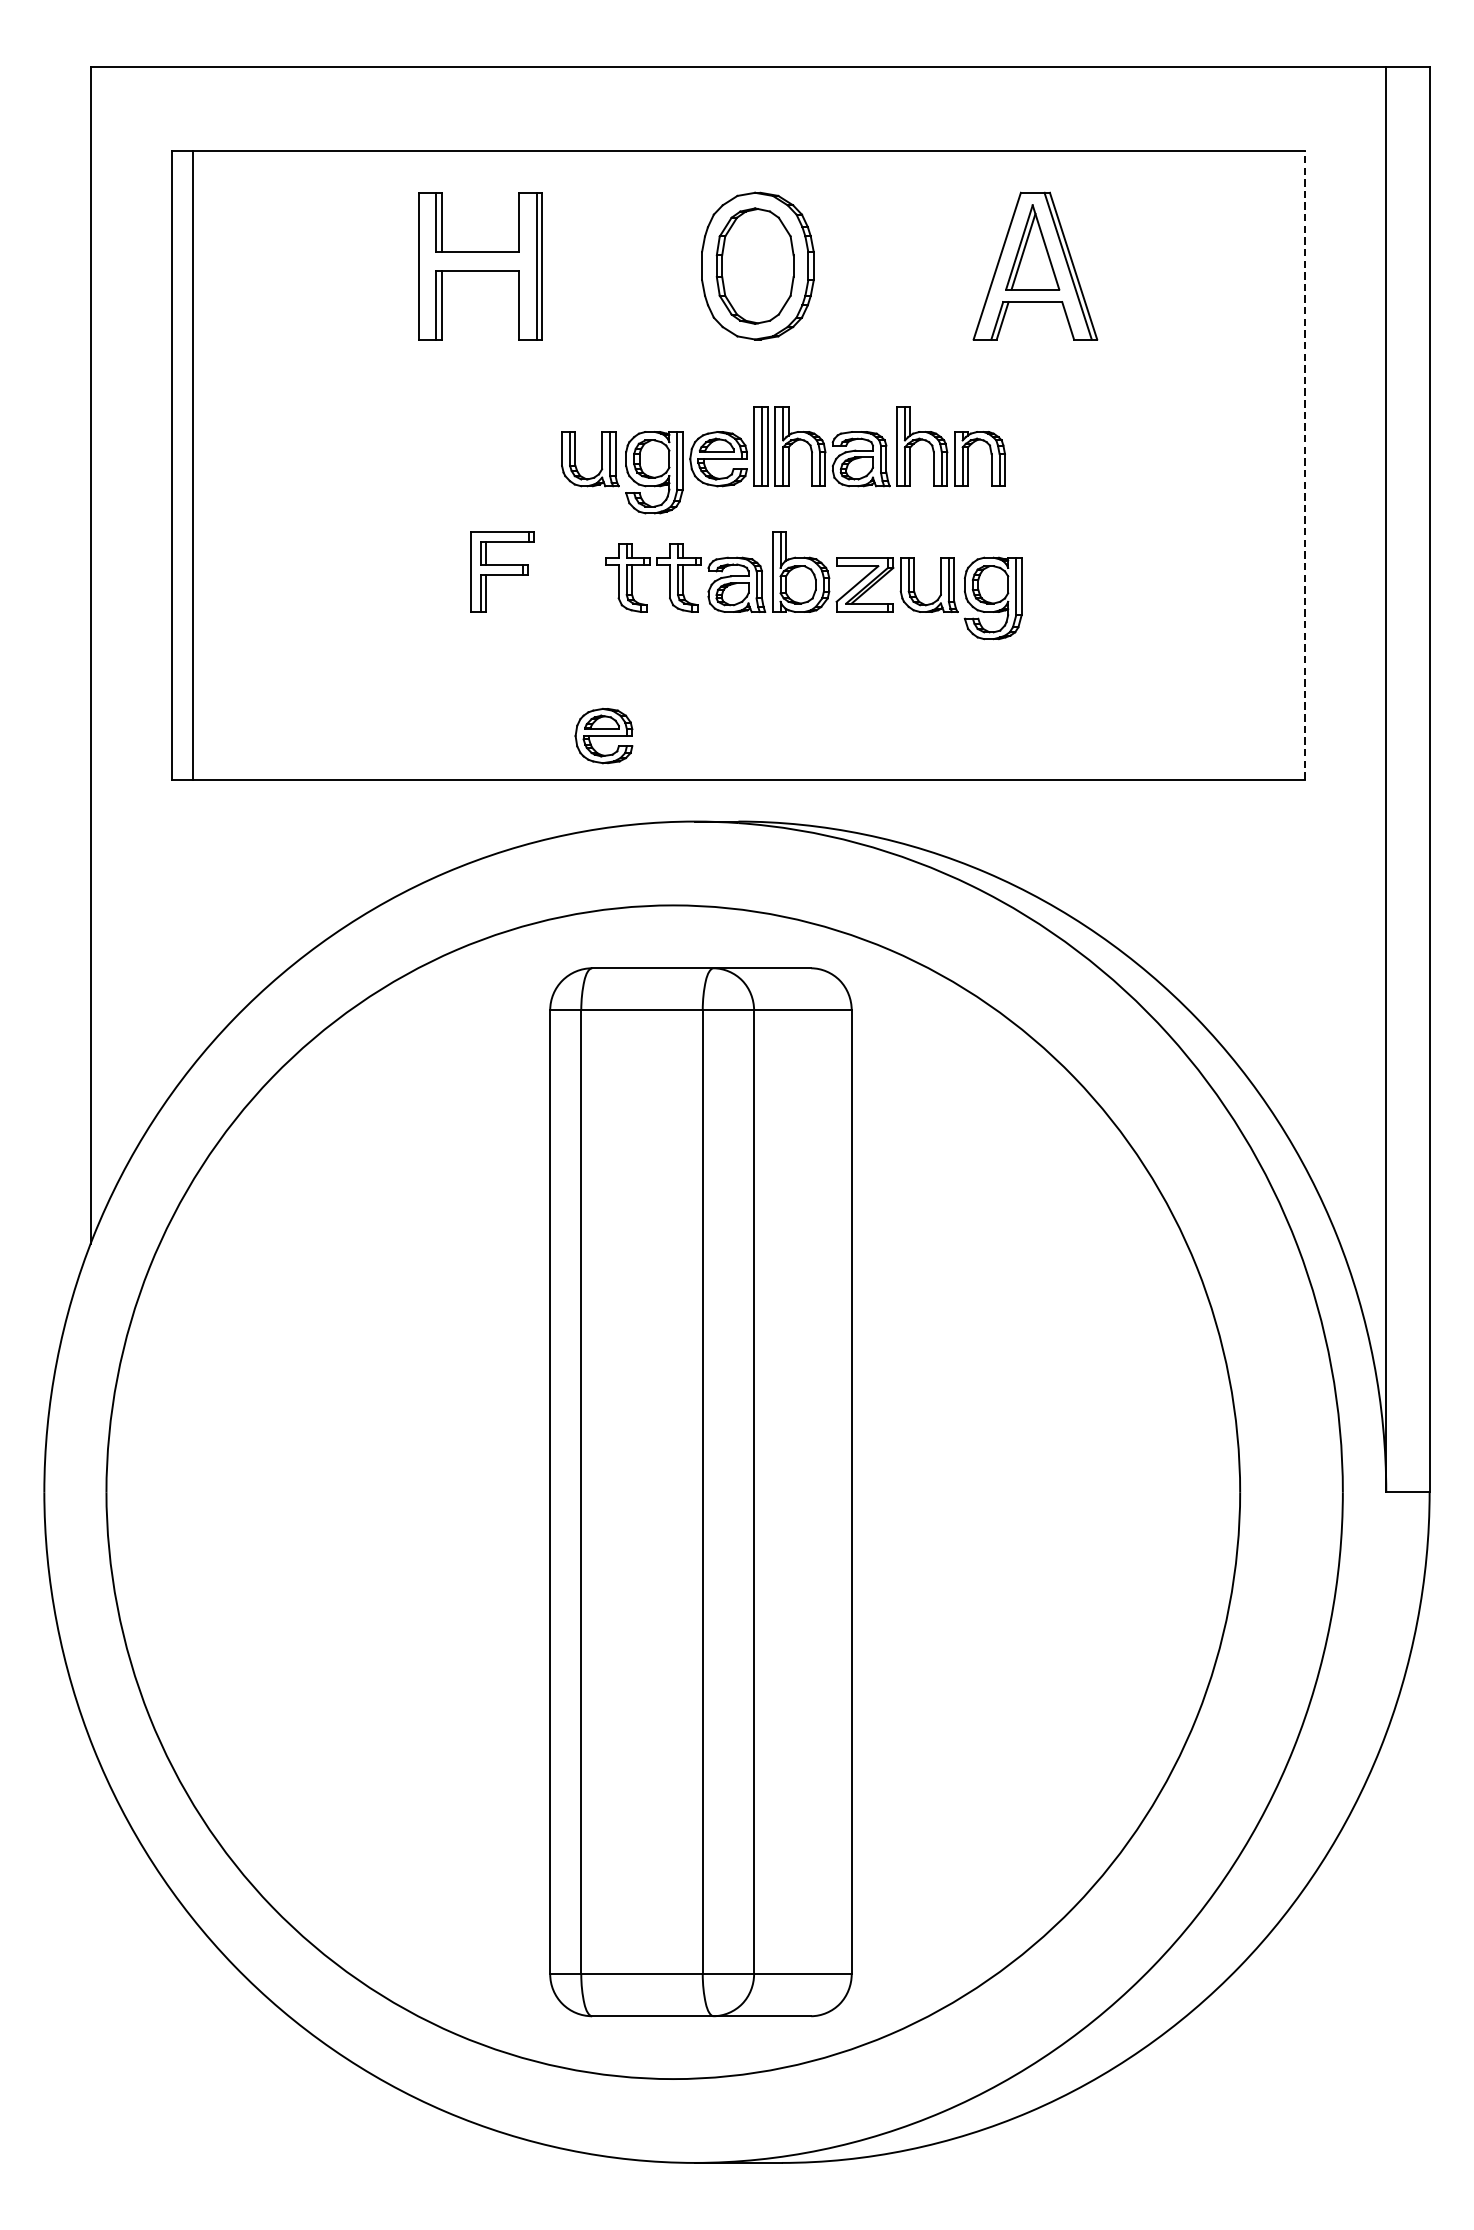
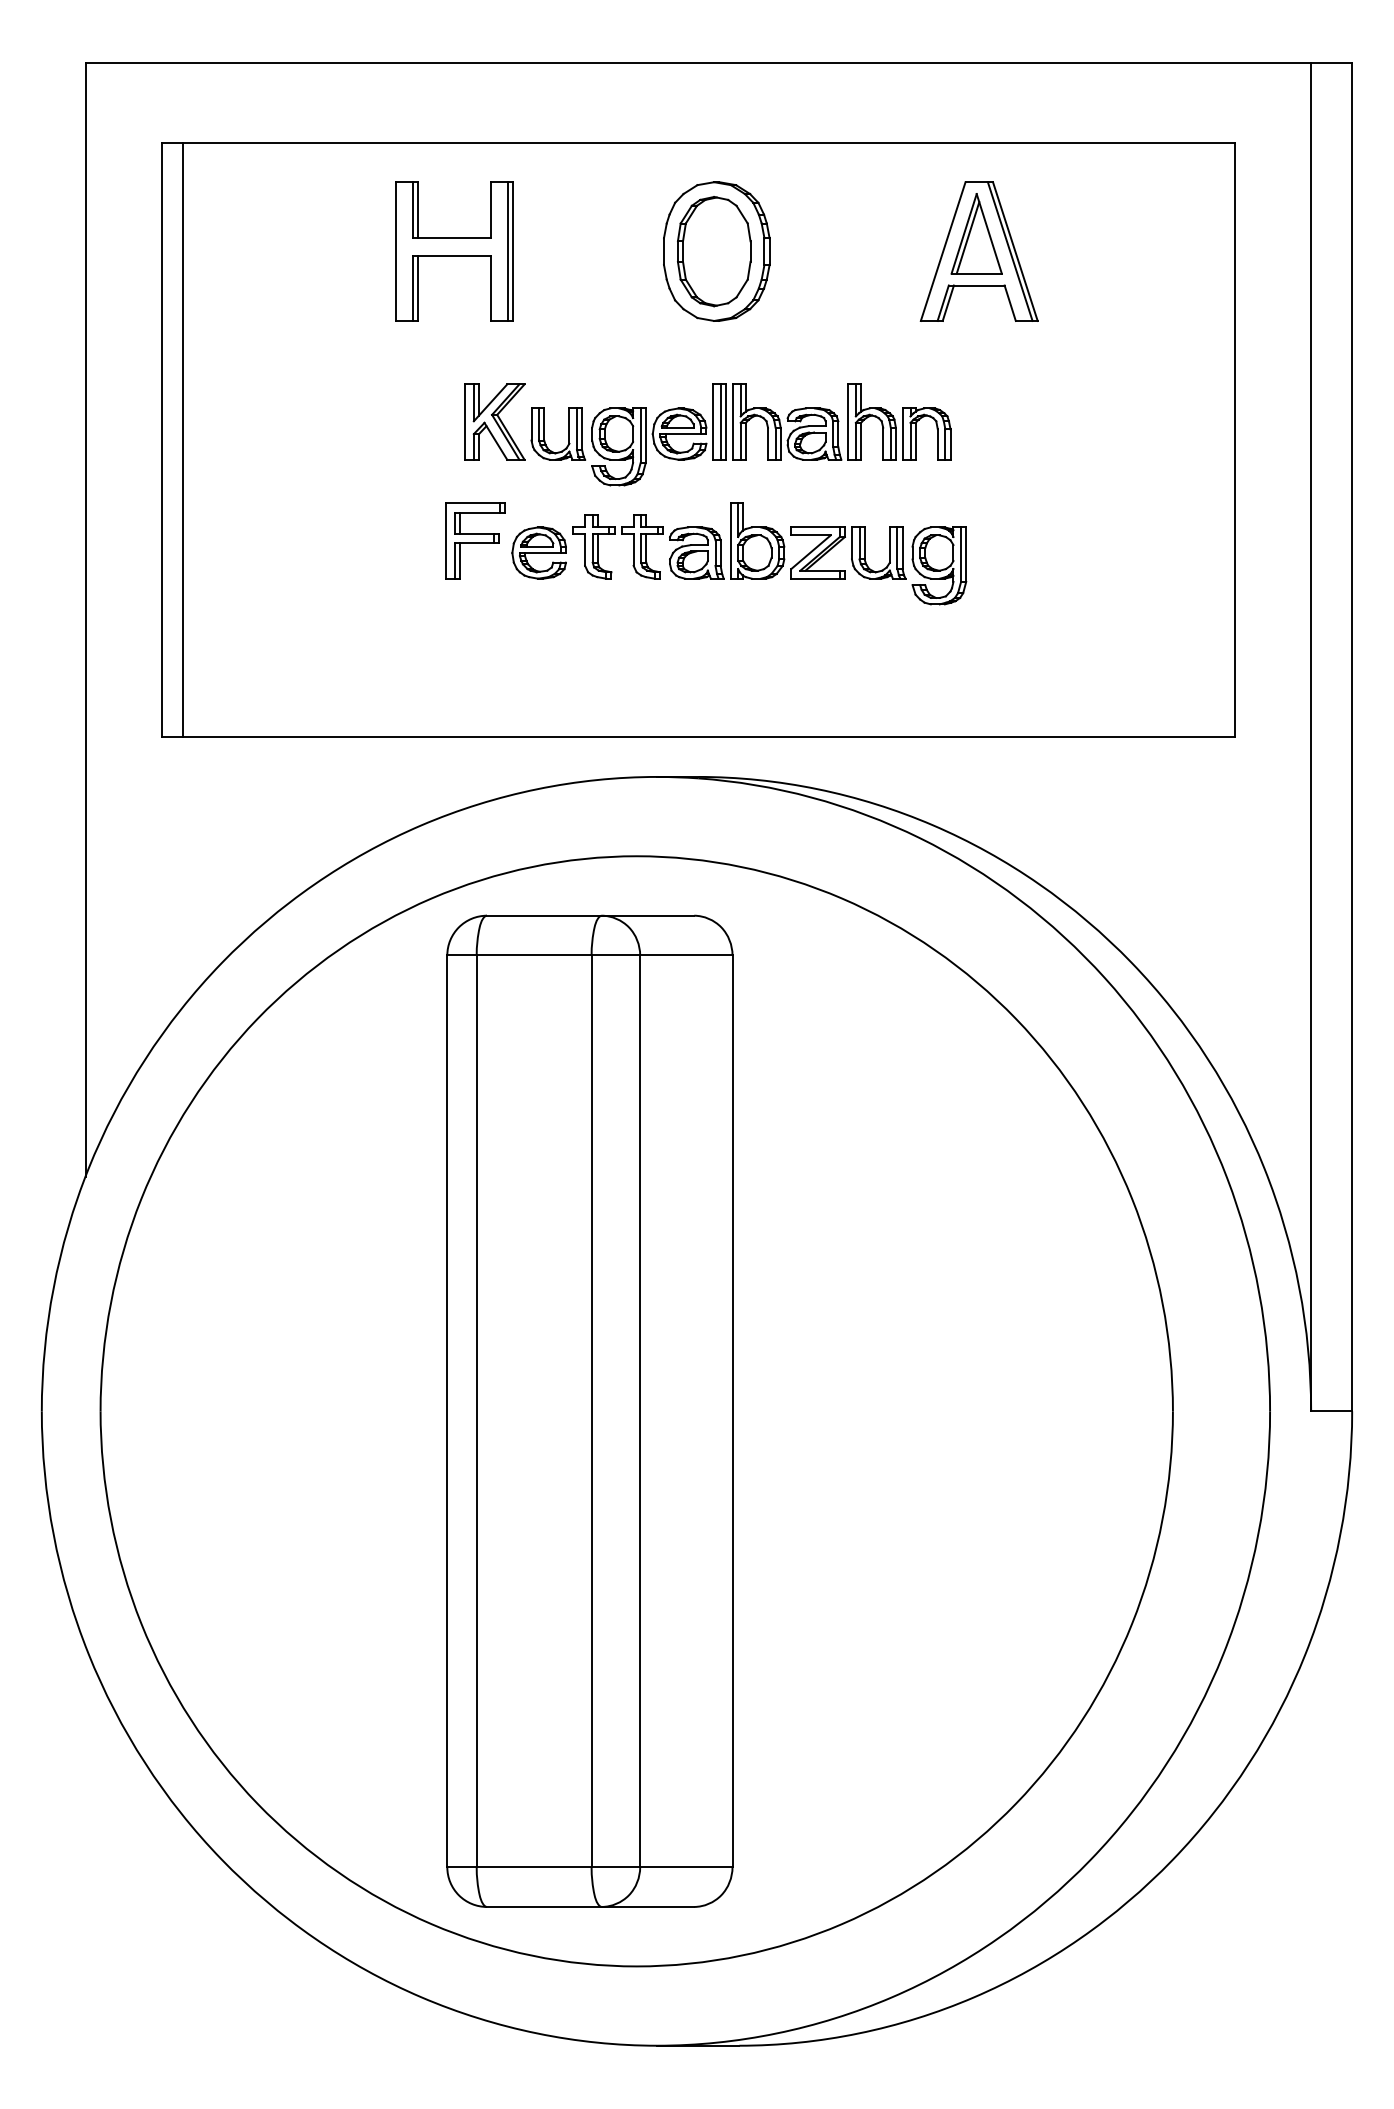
part: (522, 445) -> (494, 421), added
line: (1305, 464) -> (1234, 439), dashed -> solid
part: (603, 735) -> (538, 552), moved
part: (700, 1491) -> (589, 1410), moved

